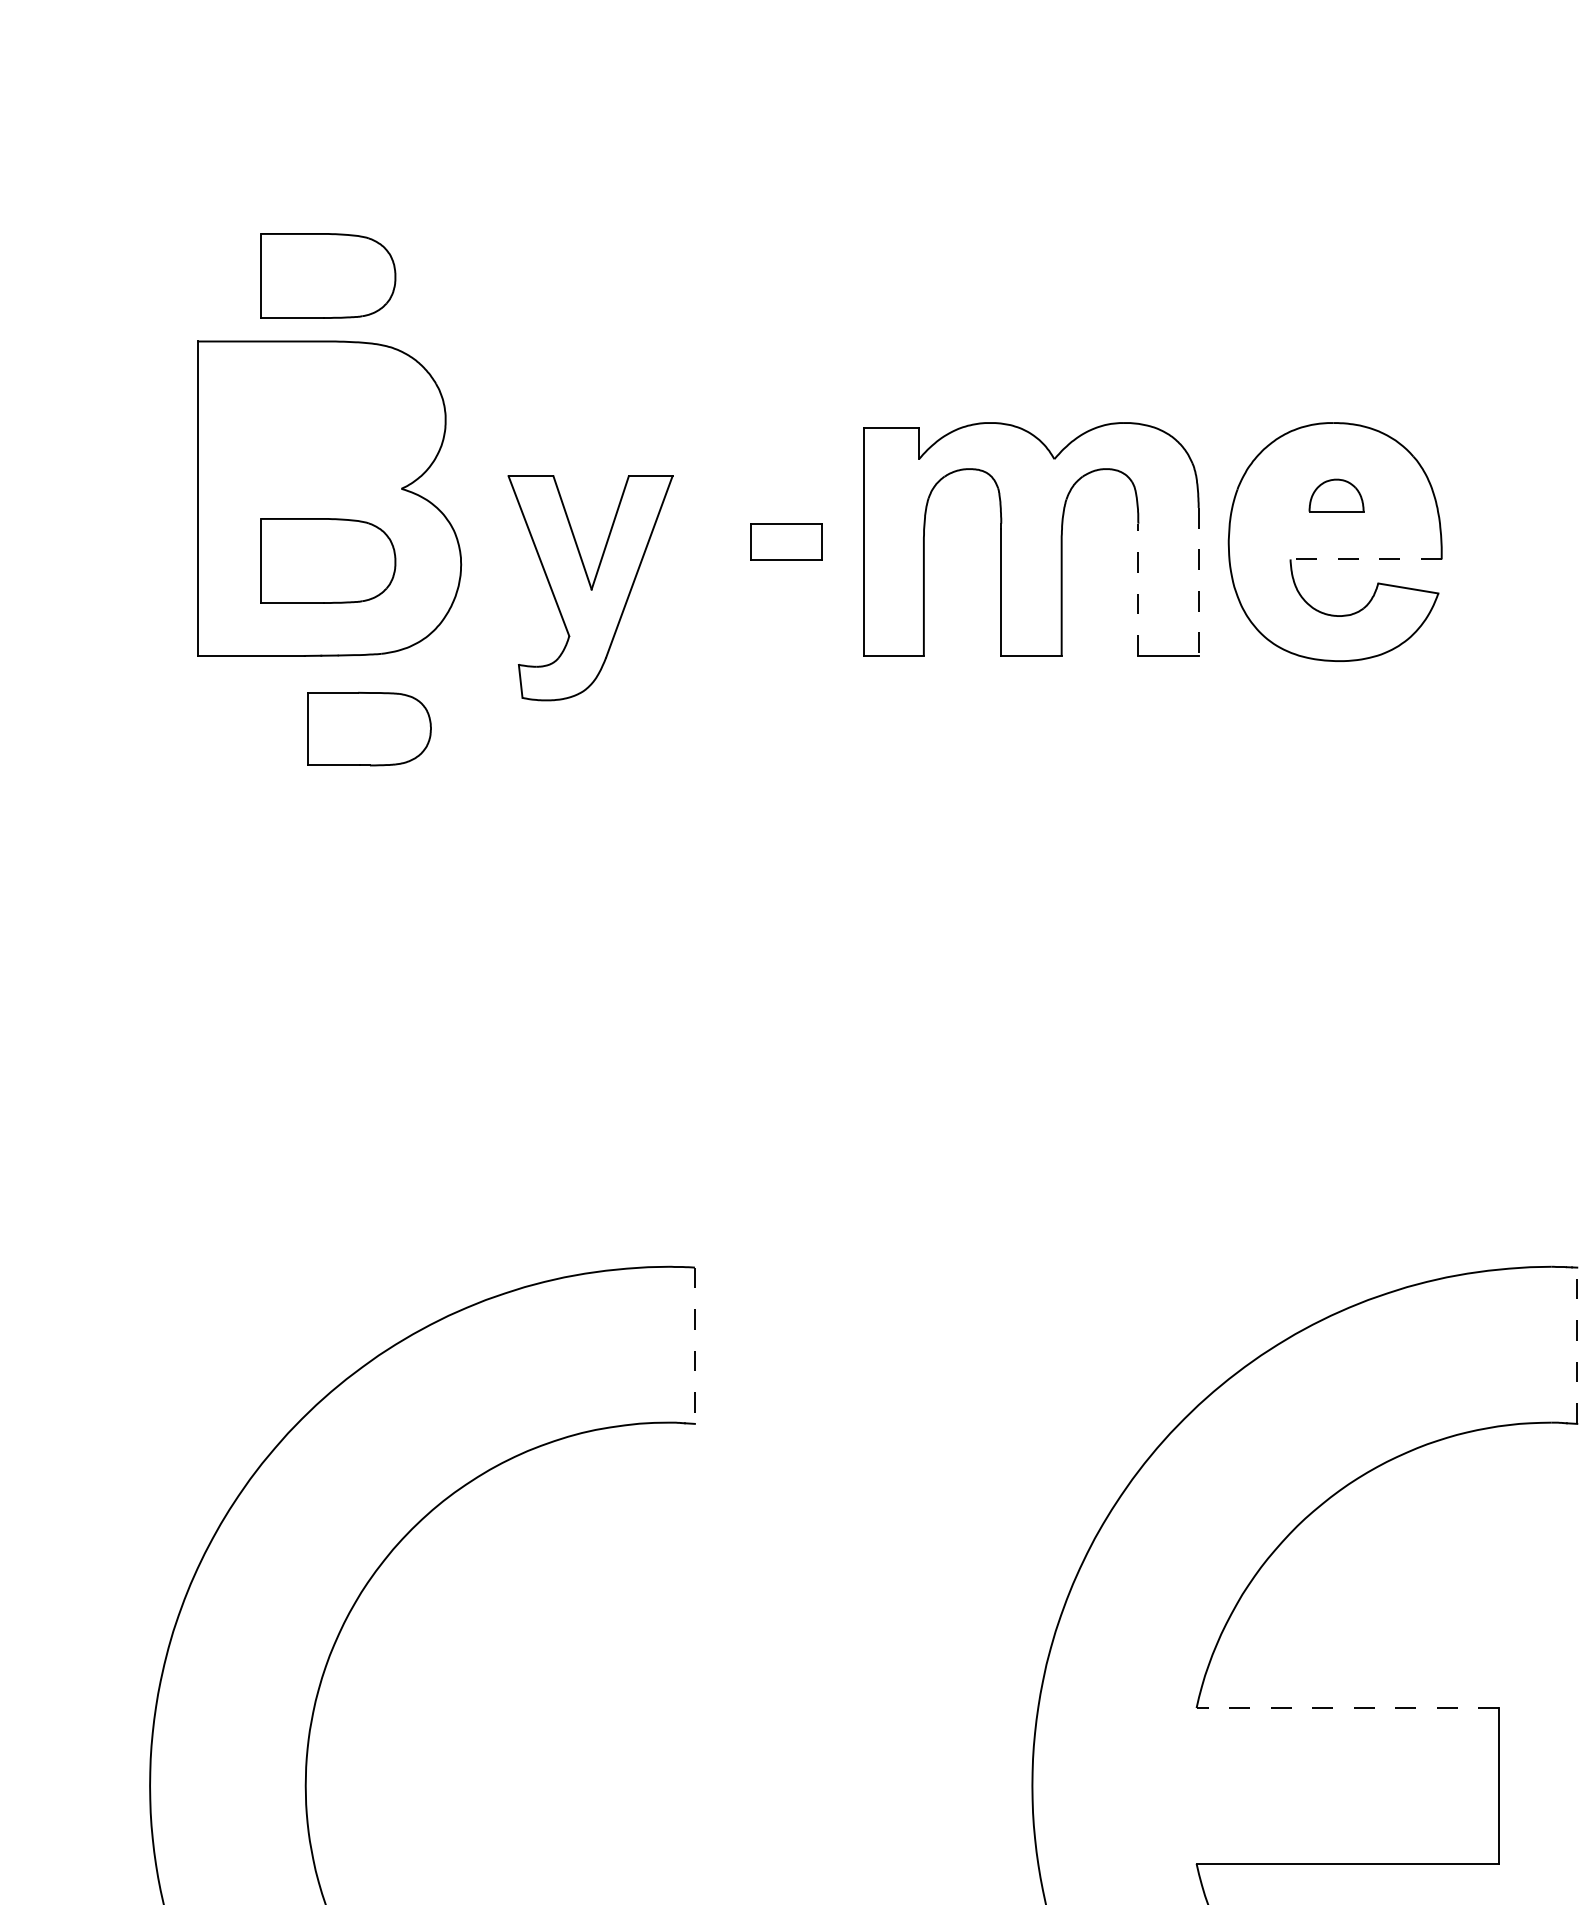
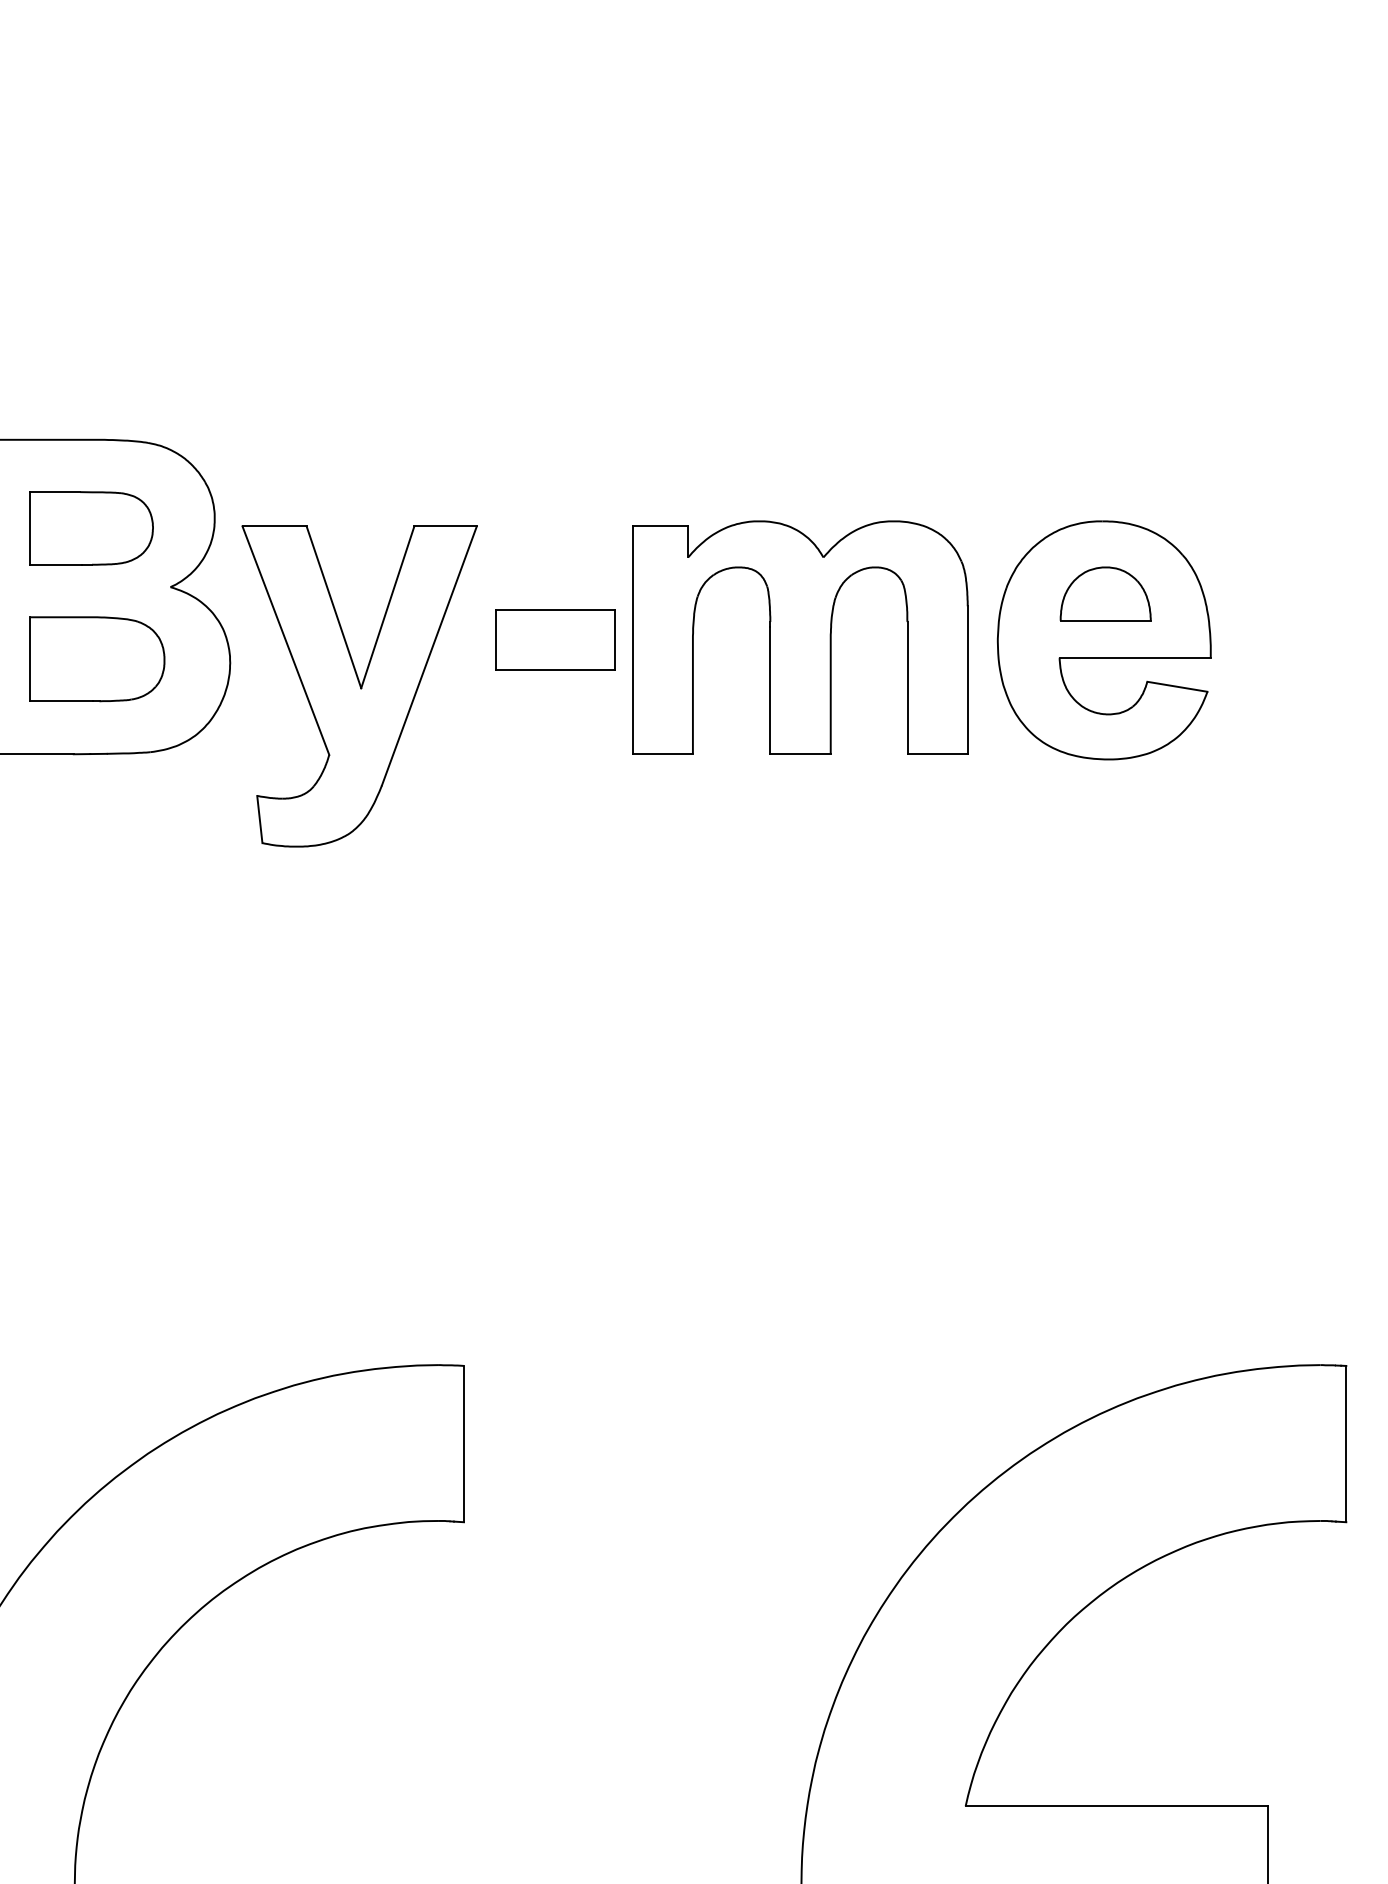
part: (328, 275) -> (97, 373), removed
part: (1336, 495) -> (1105, 593), size x1.67
part: (786, 541) -> (555, 639), size x1.67
line: (1366, 559) -> (1135, 657), dashed -> solid
line: (1198, 581) -> (967, 679), dashed -> solid
part: (590, 588) -> (359, 686), size x1.43
line: (1138, 589) -> (907, 687), dashed -> solid
part: (369, 728) -> (91, 527), moved
line: (1577, 1345) -> (1346, 1443), dashed -> solid
line: (694, 1346) -> (463, 1444), dashed -> solid
line: (1347, 1708) -> (1116, 1806), dashed -> solid

